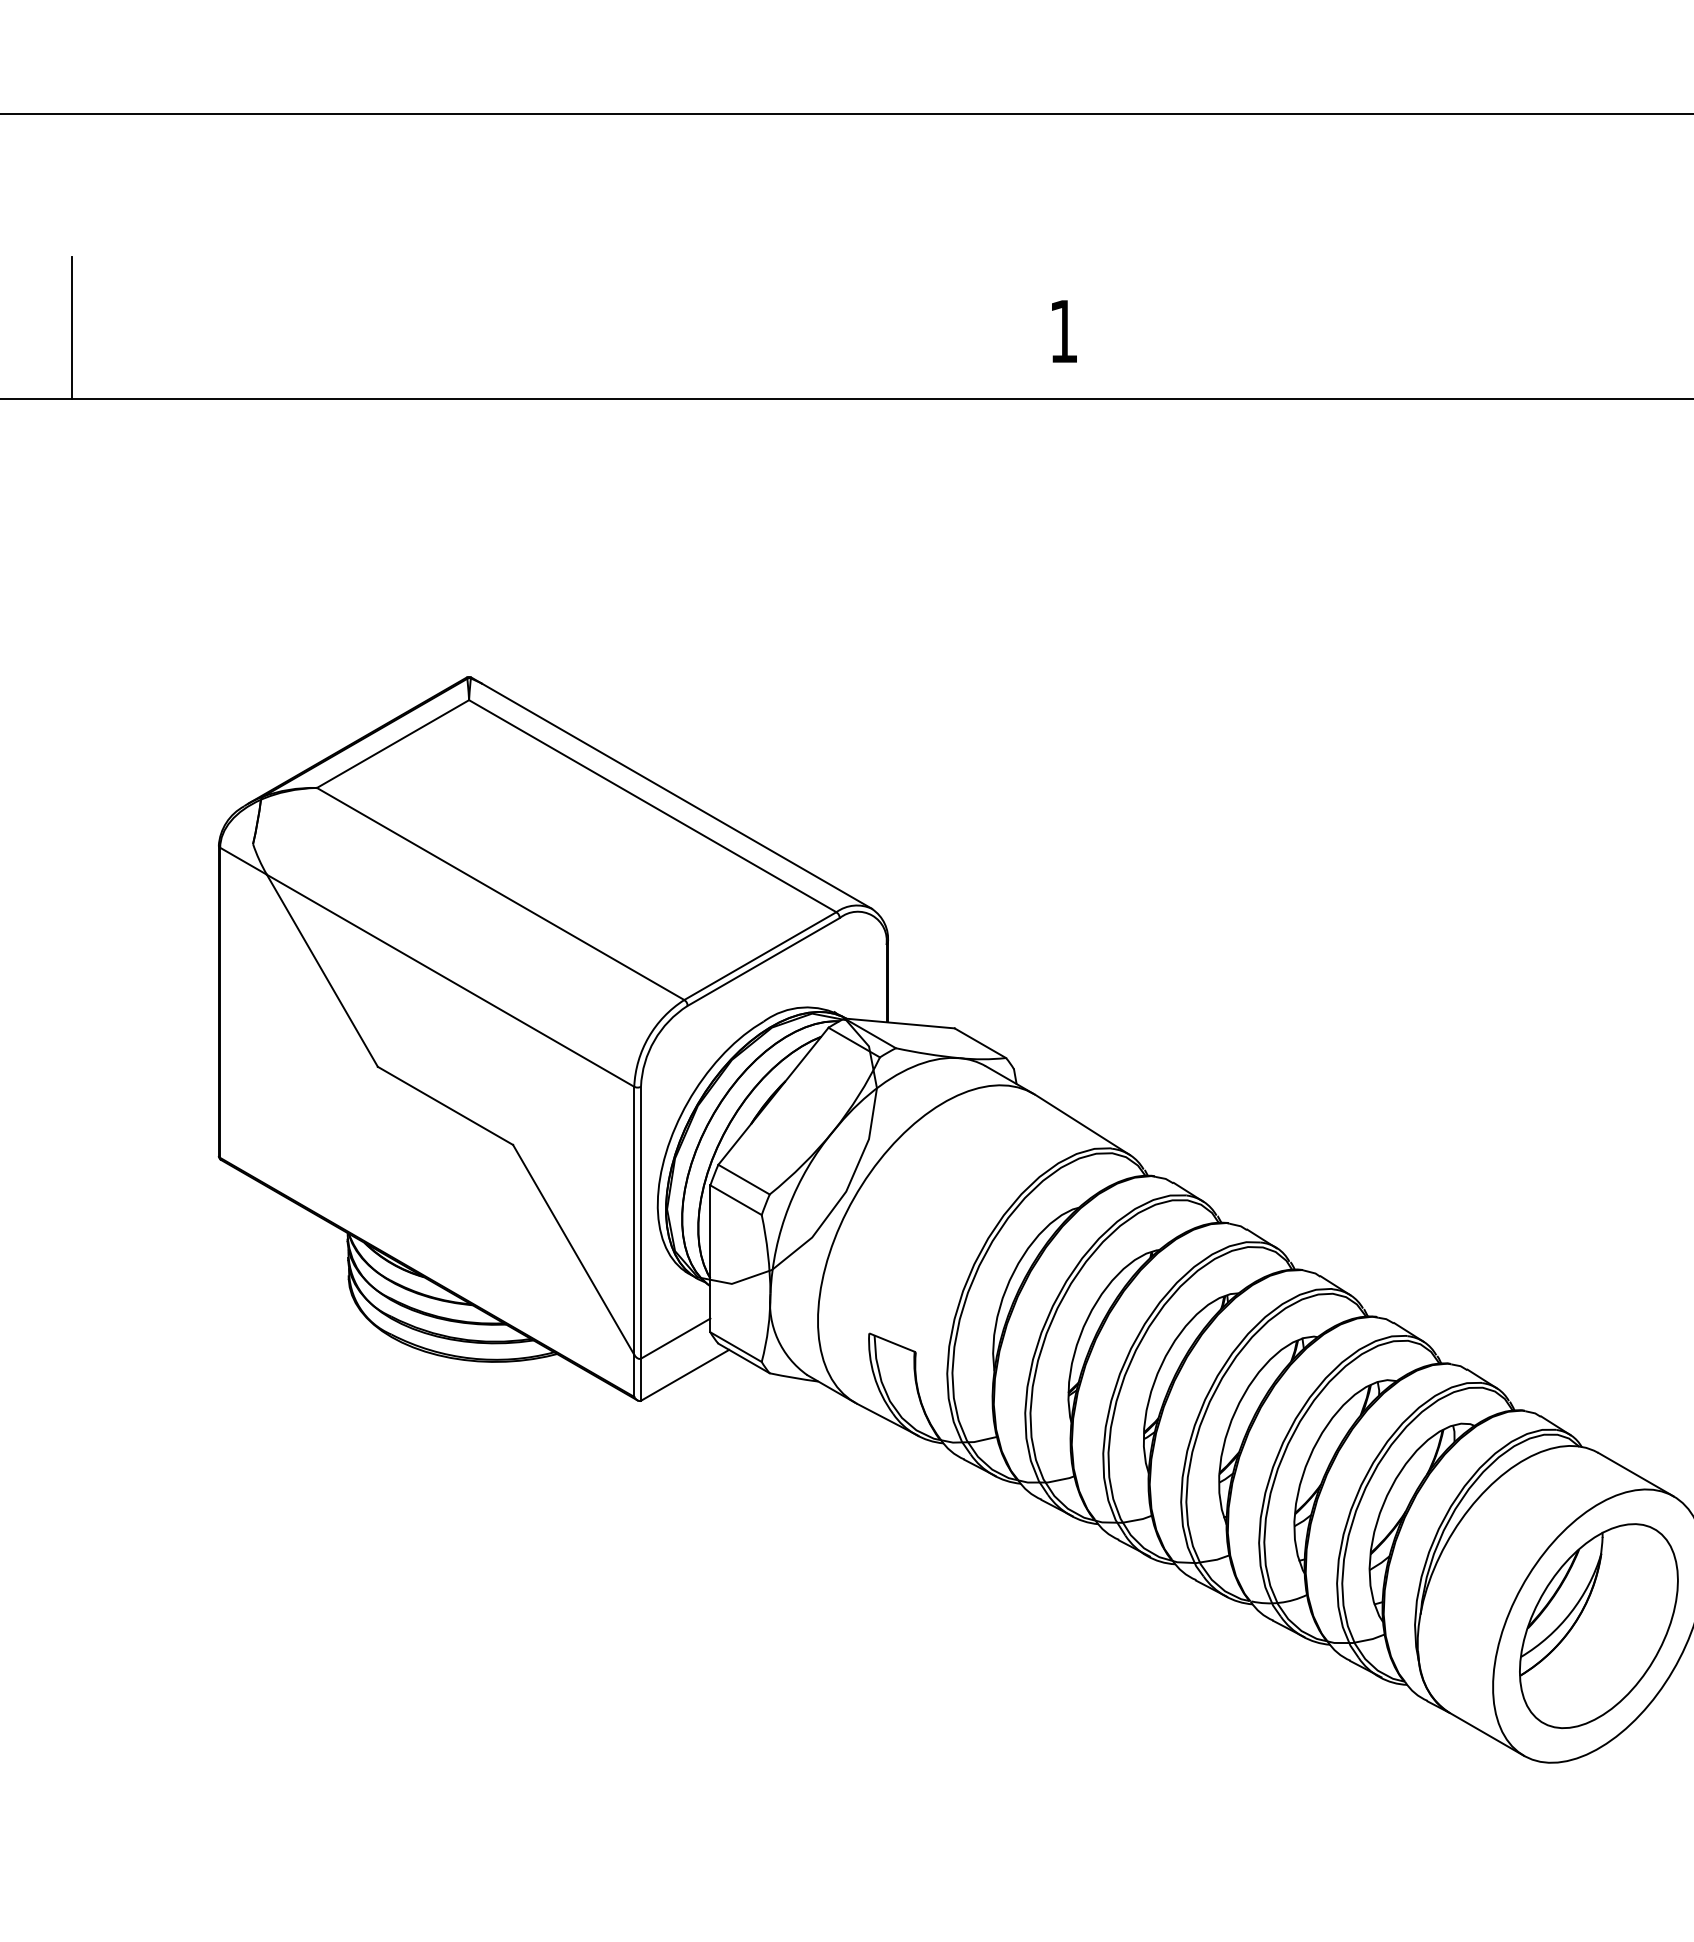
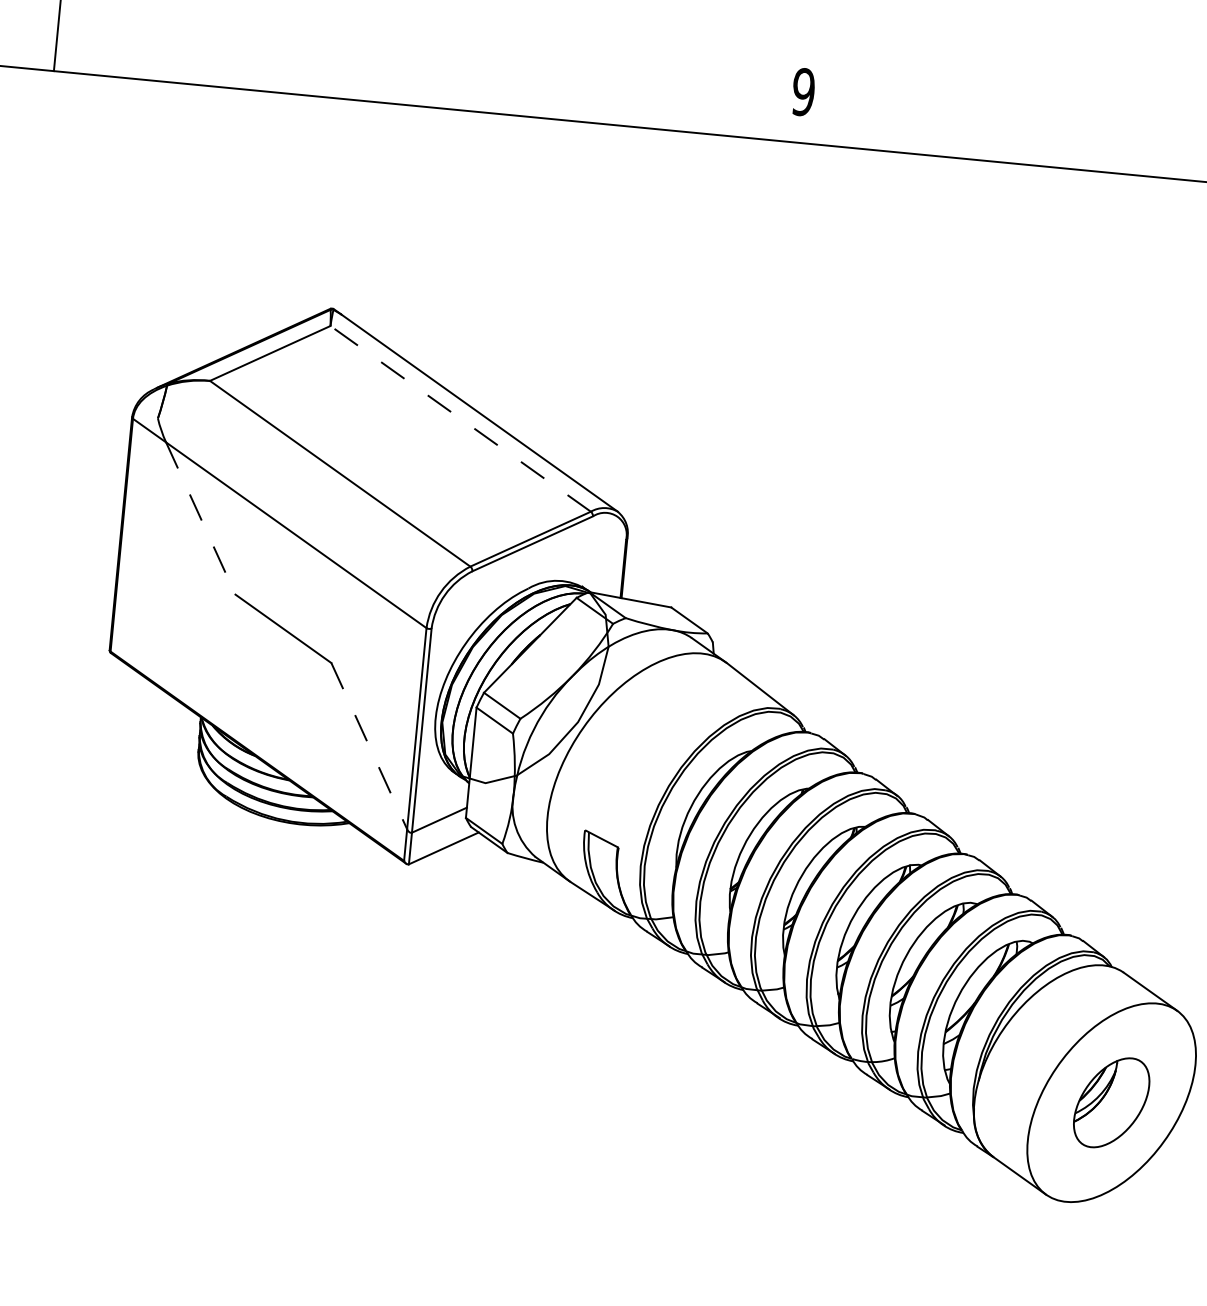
text: (1063, 331) -> (803, 92), 1 -> 9
line: (652, 805) -> (460, 418), solid -> dashed
line: (322, 970) -> (200, 518), solid -> dashed
line: (573, 1250) -> (369, 746), solid -> dashed
part: (1598, 1626) -> (1111, 1102), size x0.6

